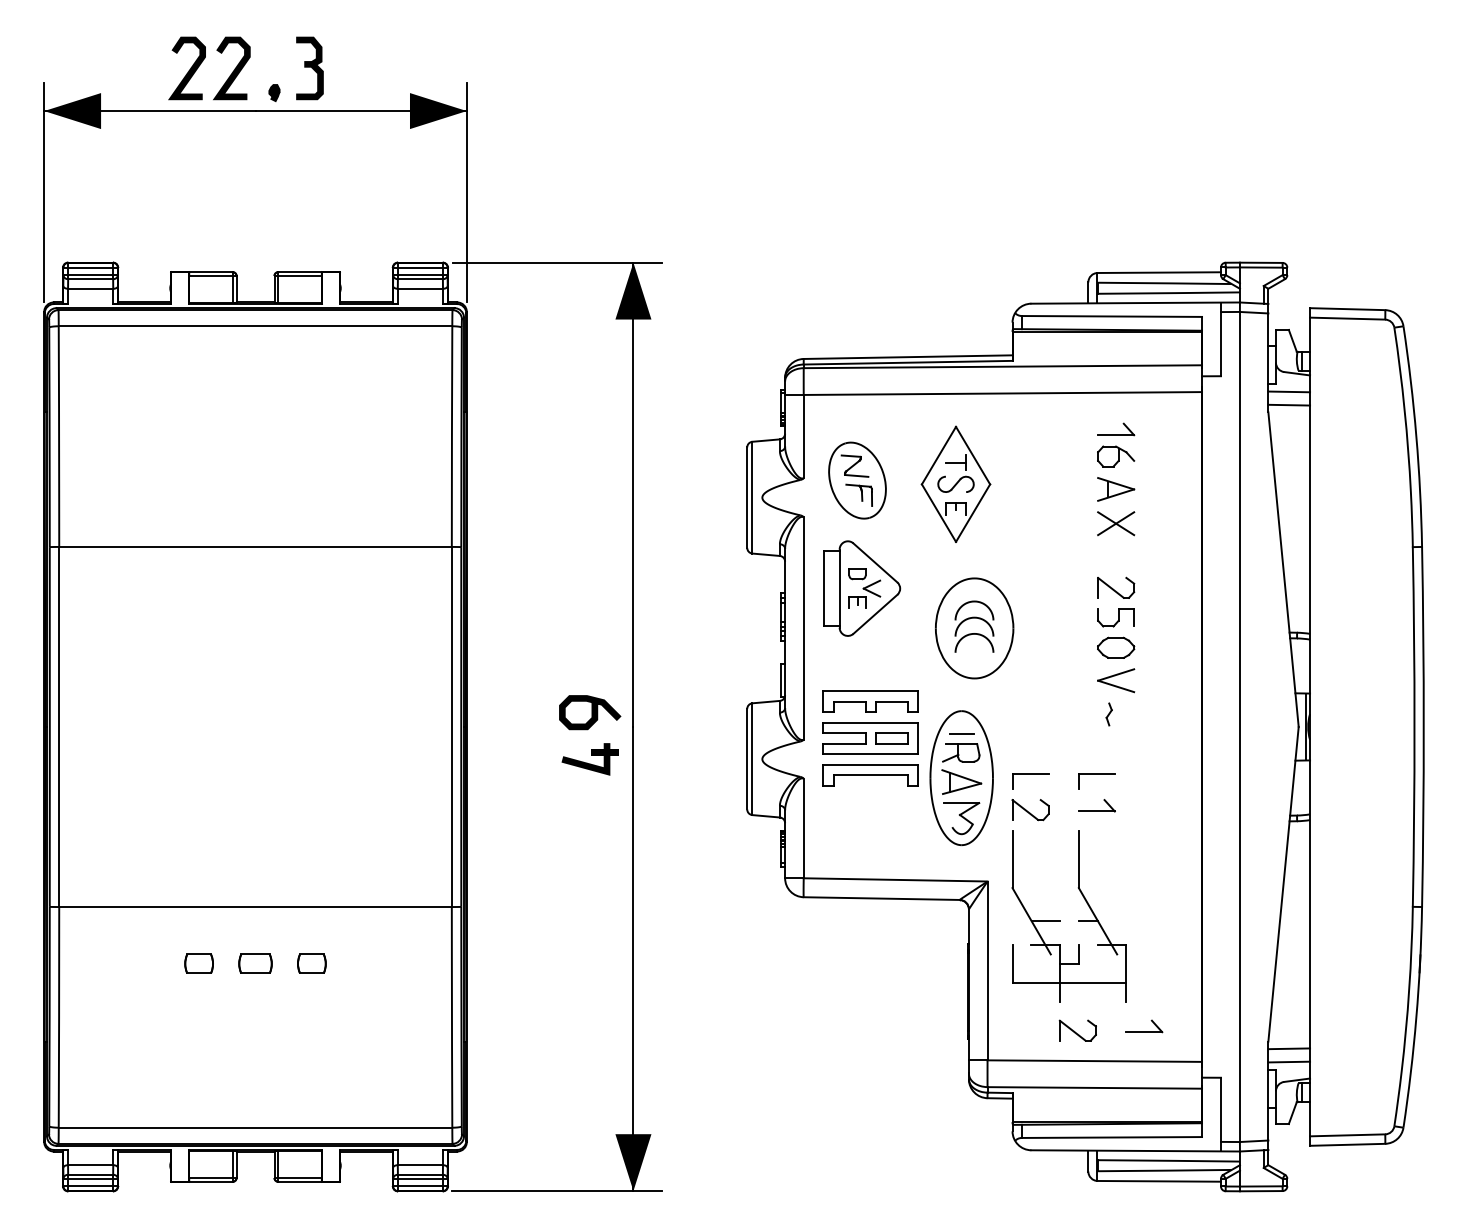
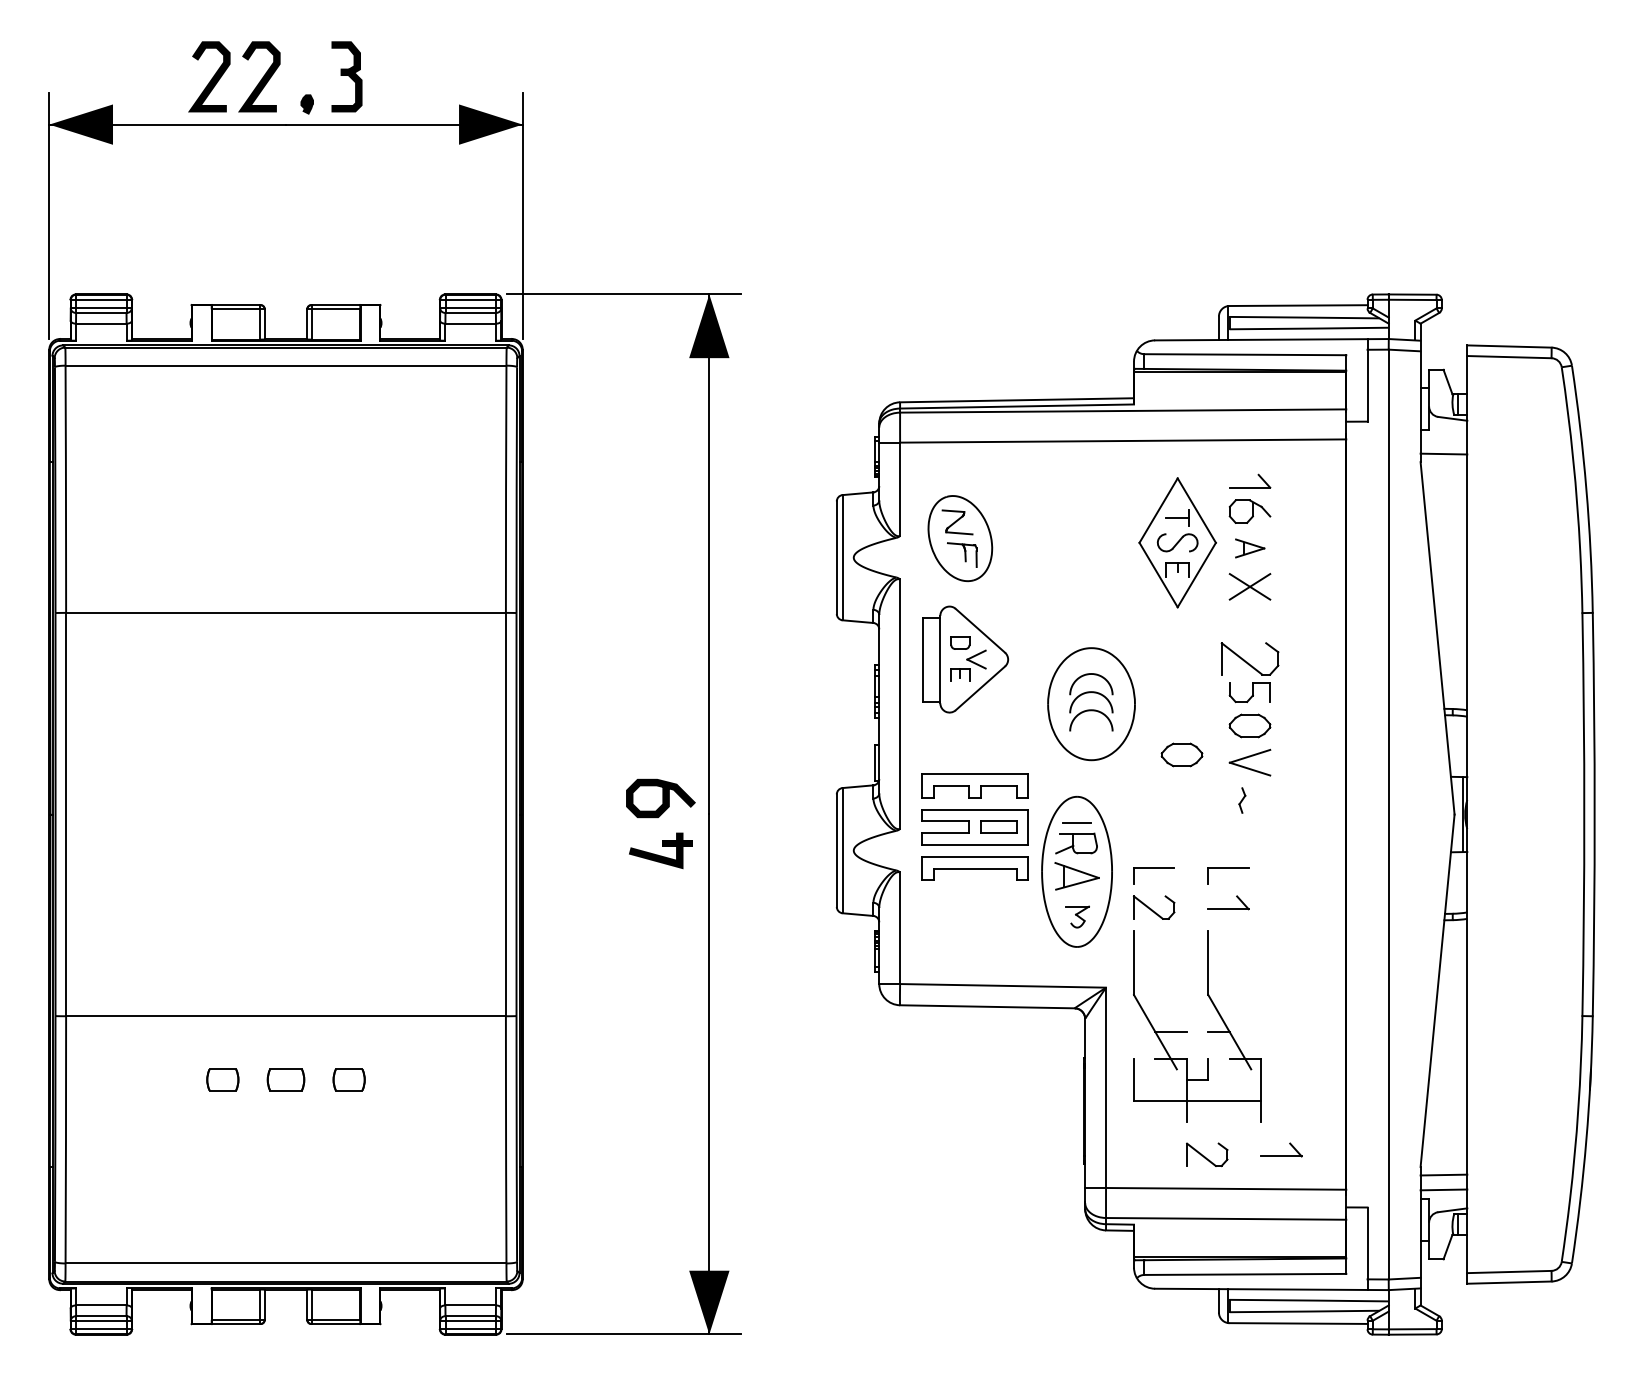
line: (1288, 391) -> (1443, 438), removed
part: (955, 484) -> (1177, 542), moved
part: (1116, 489) -> (1250, 548), size x0.7
part: (1115, 587) -> (1249, 658), size x1.4
part: (1054, 673) -> (1181, 754), added
part: (962, 817) -> (1077, 916), size x0.6

